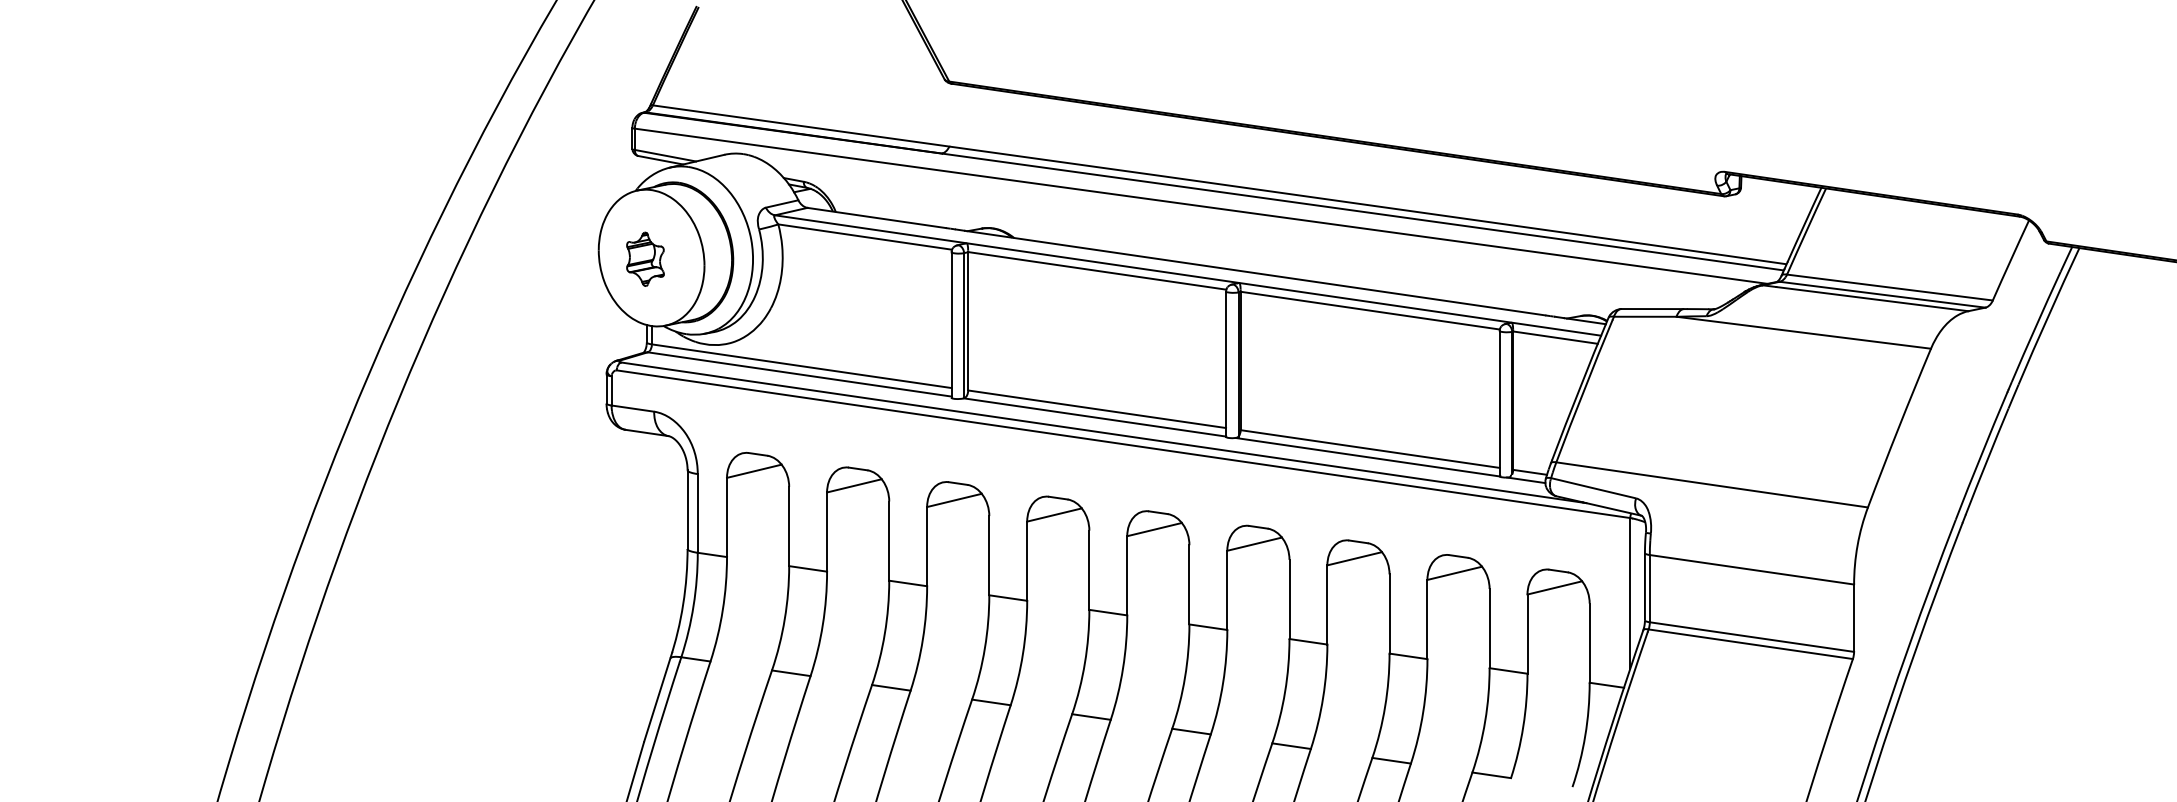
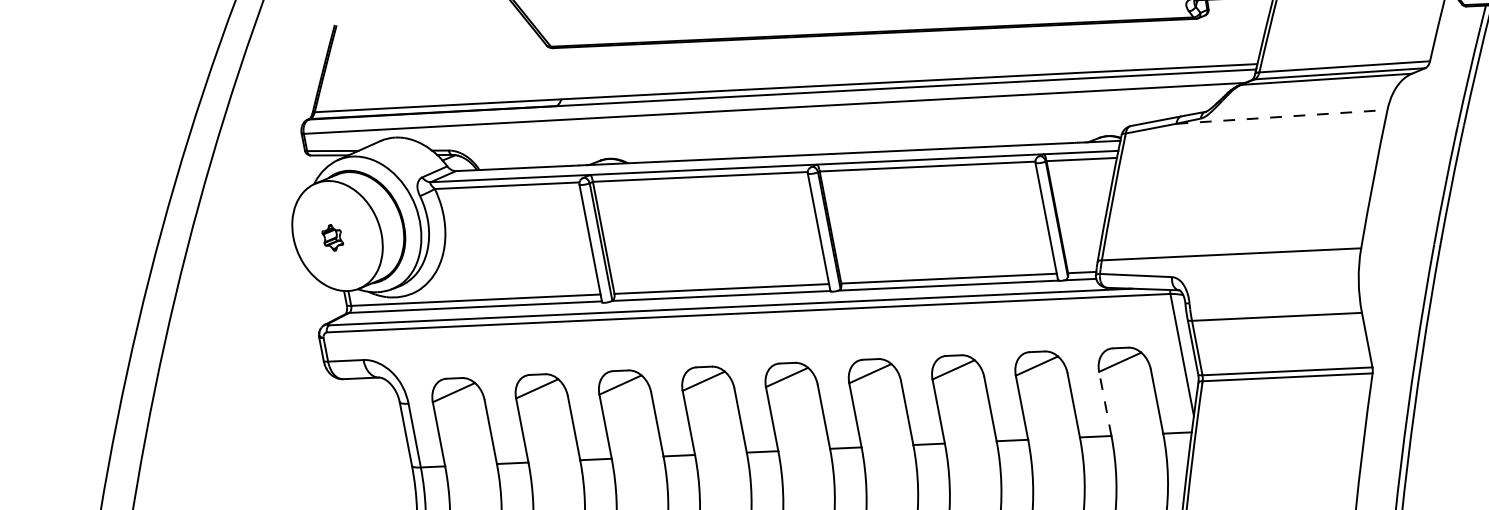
part: (645, 258) -> (332, 237), size x0.6
line: (1804, 332) -> (1282, 116), solid -> dashed
line: (1527, 634) -> (1105, 404), solid -> dashed

